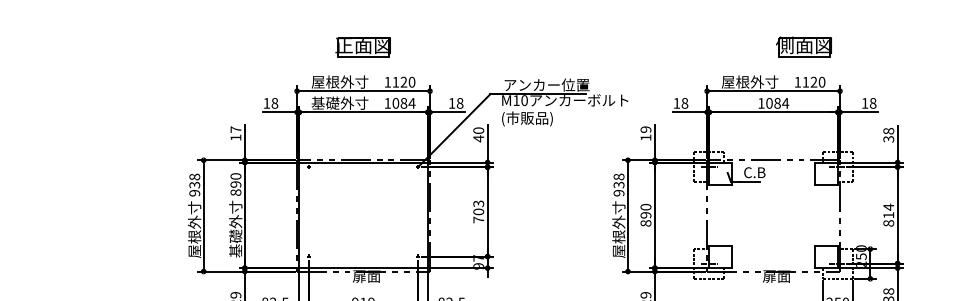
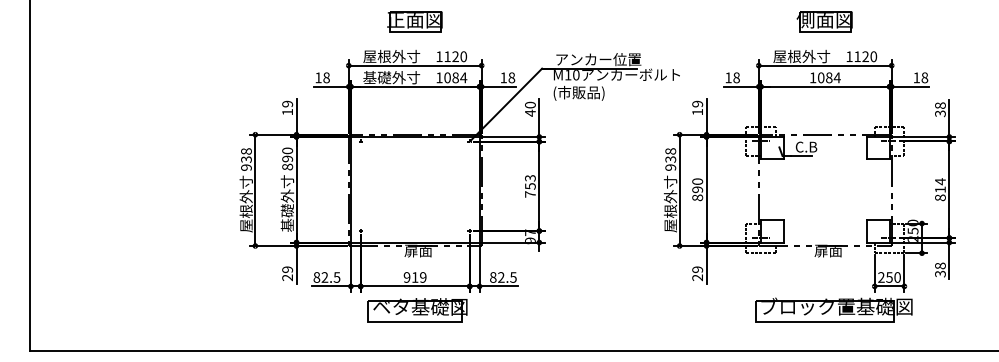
part: (803, 47) -> (824, 21), moved
text: (235, 129) -> (287, 103), 17 -> 19
text: (478, 212) -> (530, 186), 703 -> 753

